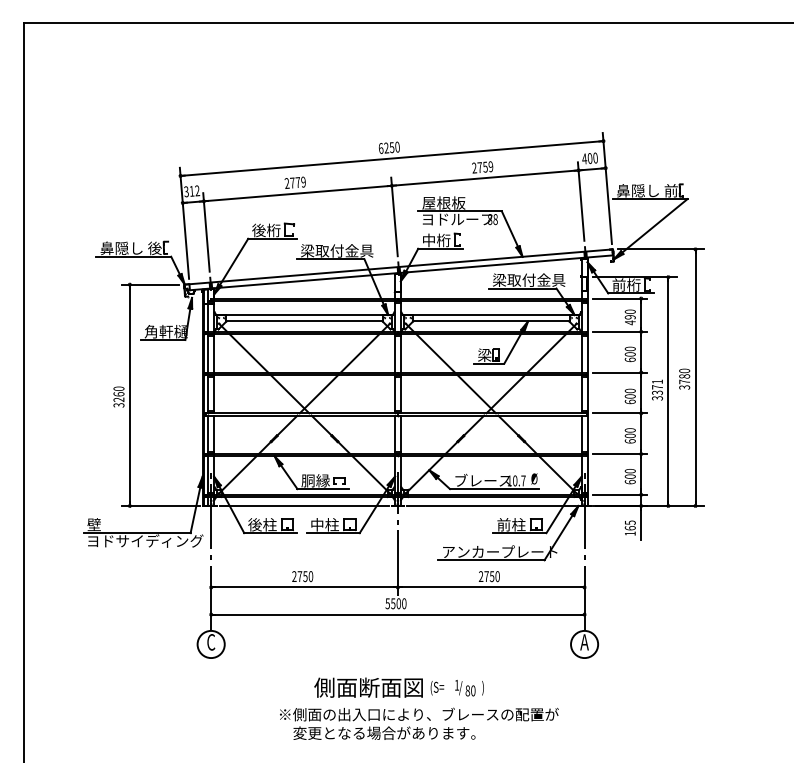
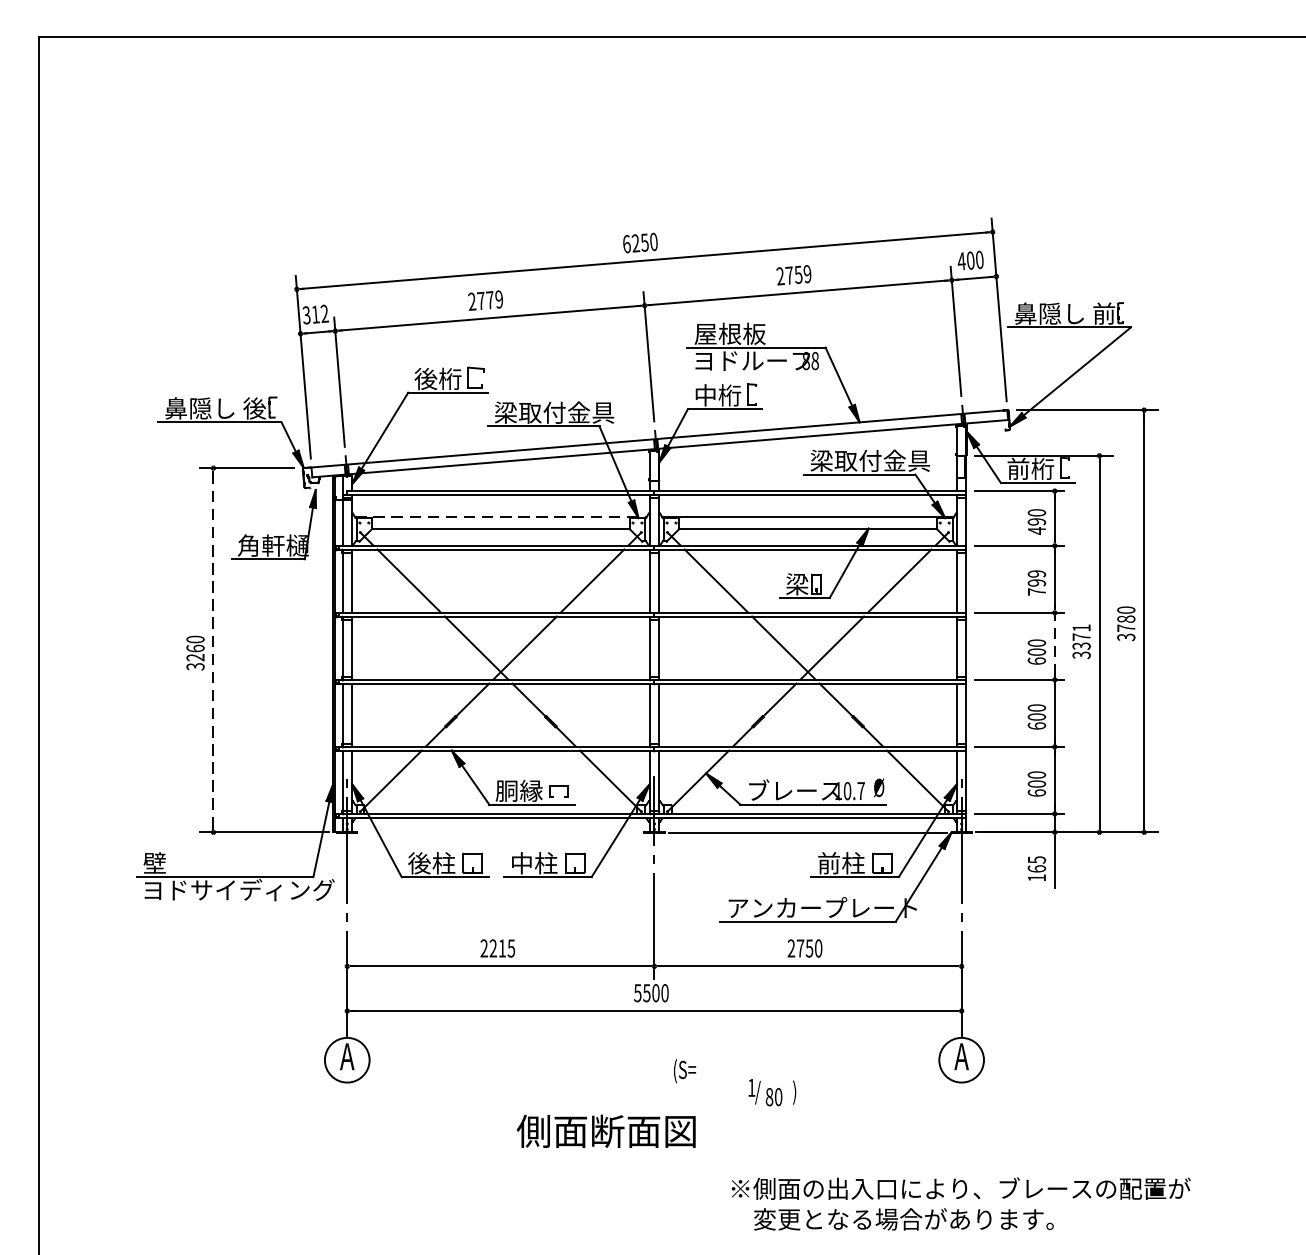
line: (304, 314) -> (500, 517), solid -> dashed
text: (629, 354) -> (1035, 583), 600 -> 799
line: (641, 392) -> (1055, 645), solid -> dashed
line: (129, 395) -> (212, 650), solid -> dashed
line: (304, 506) -> (500, 833), removed
text: (305, 576) -> (502, 948), 2750 -> 2215
text: (210, 642) -> (346, 1056), C -> A
text: (437, 688) -> (685, 1071), moved
text: (469, 688) -> (772, 1093), moved
text: (419, 723) -> (961, 1203), moved

